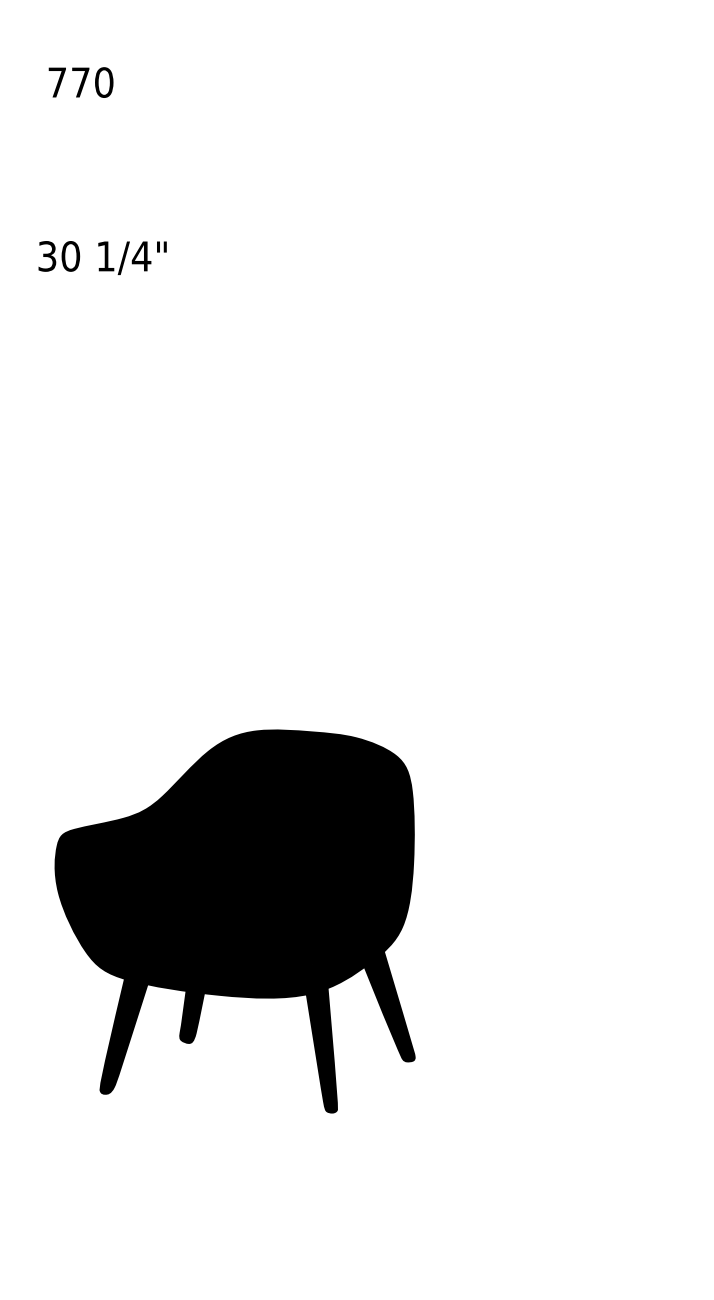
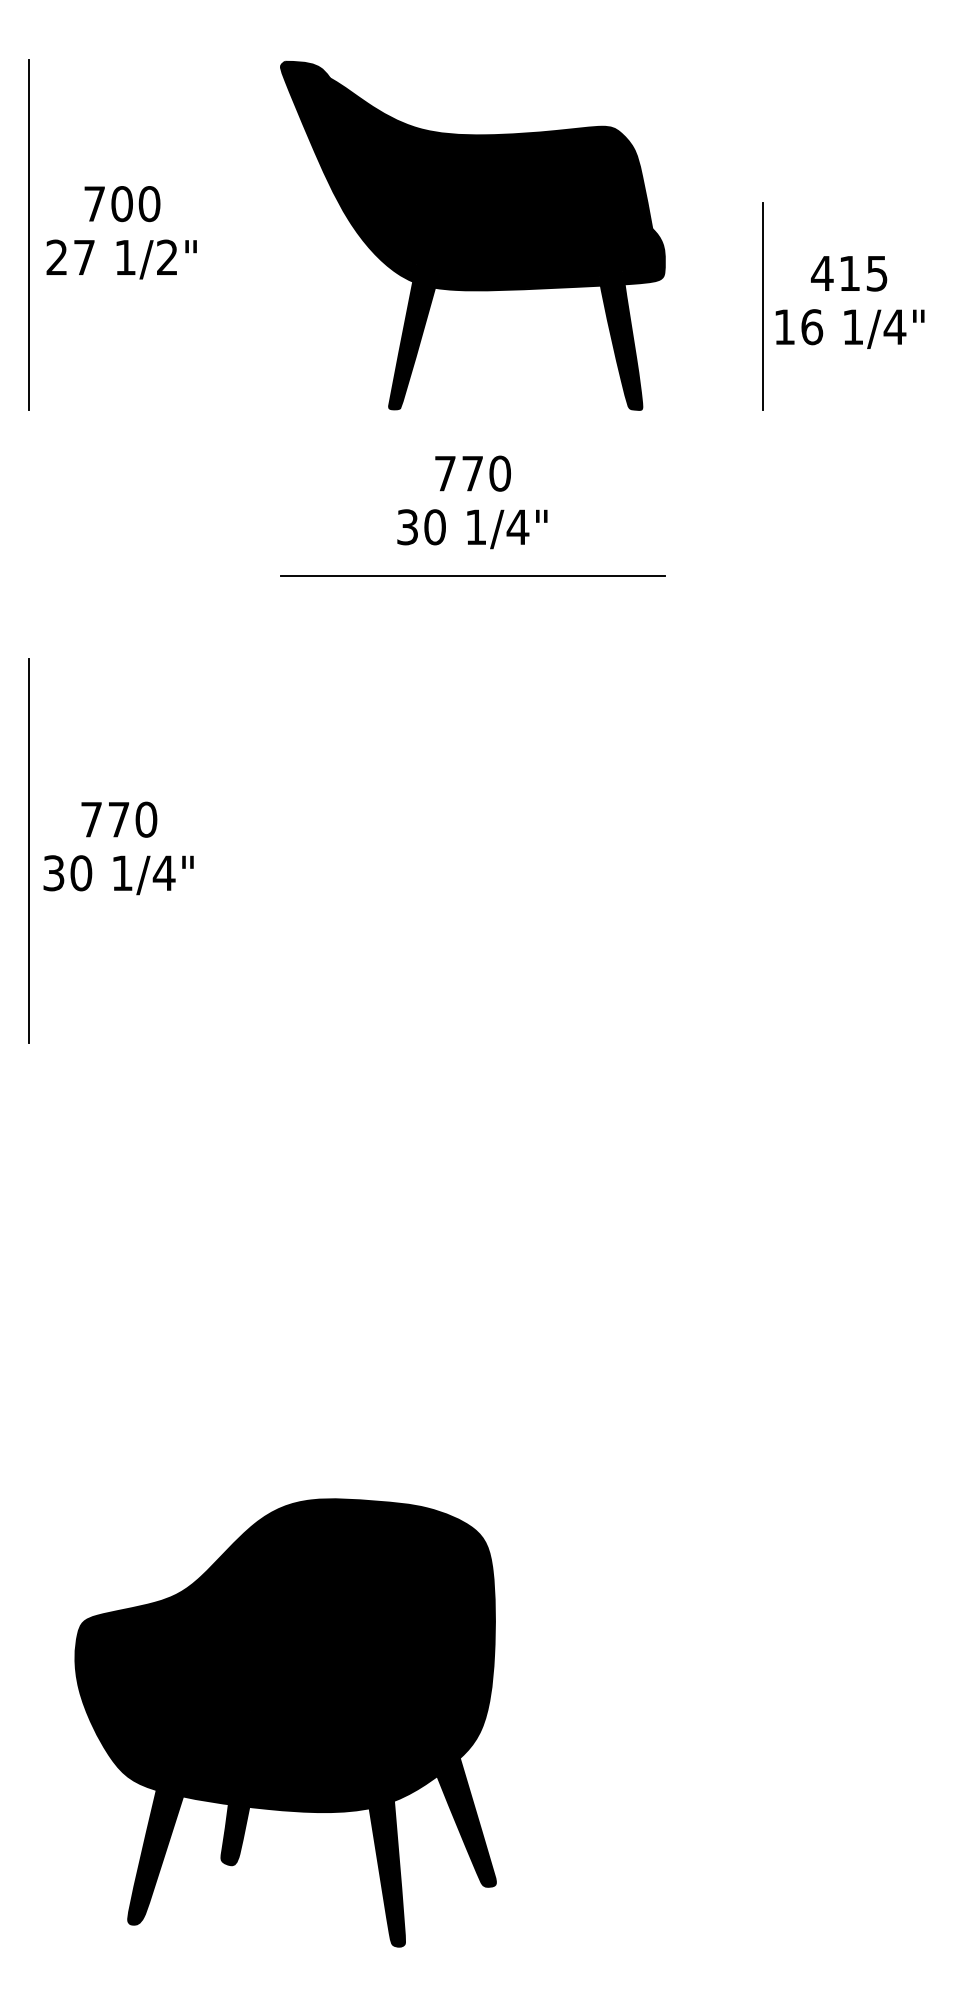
text: (81, 82) -> (119, 819), moved
line: (15, 177) -> (28, 851), added
text: (102, 258) -> (118, 875), moved

